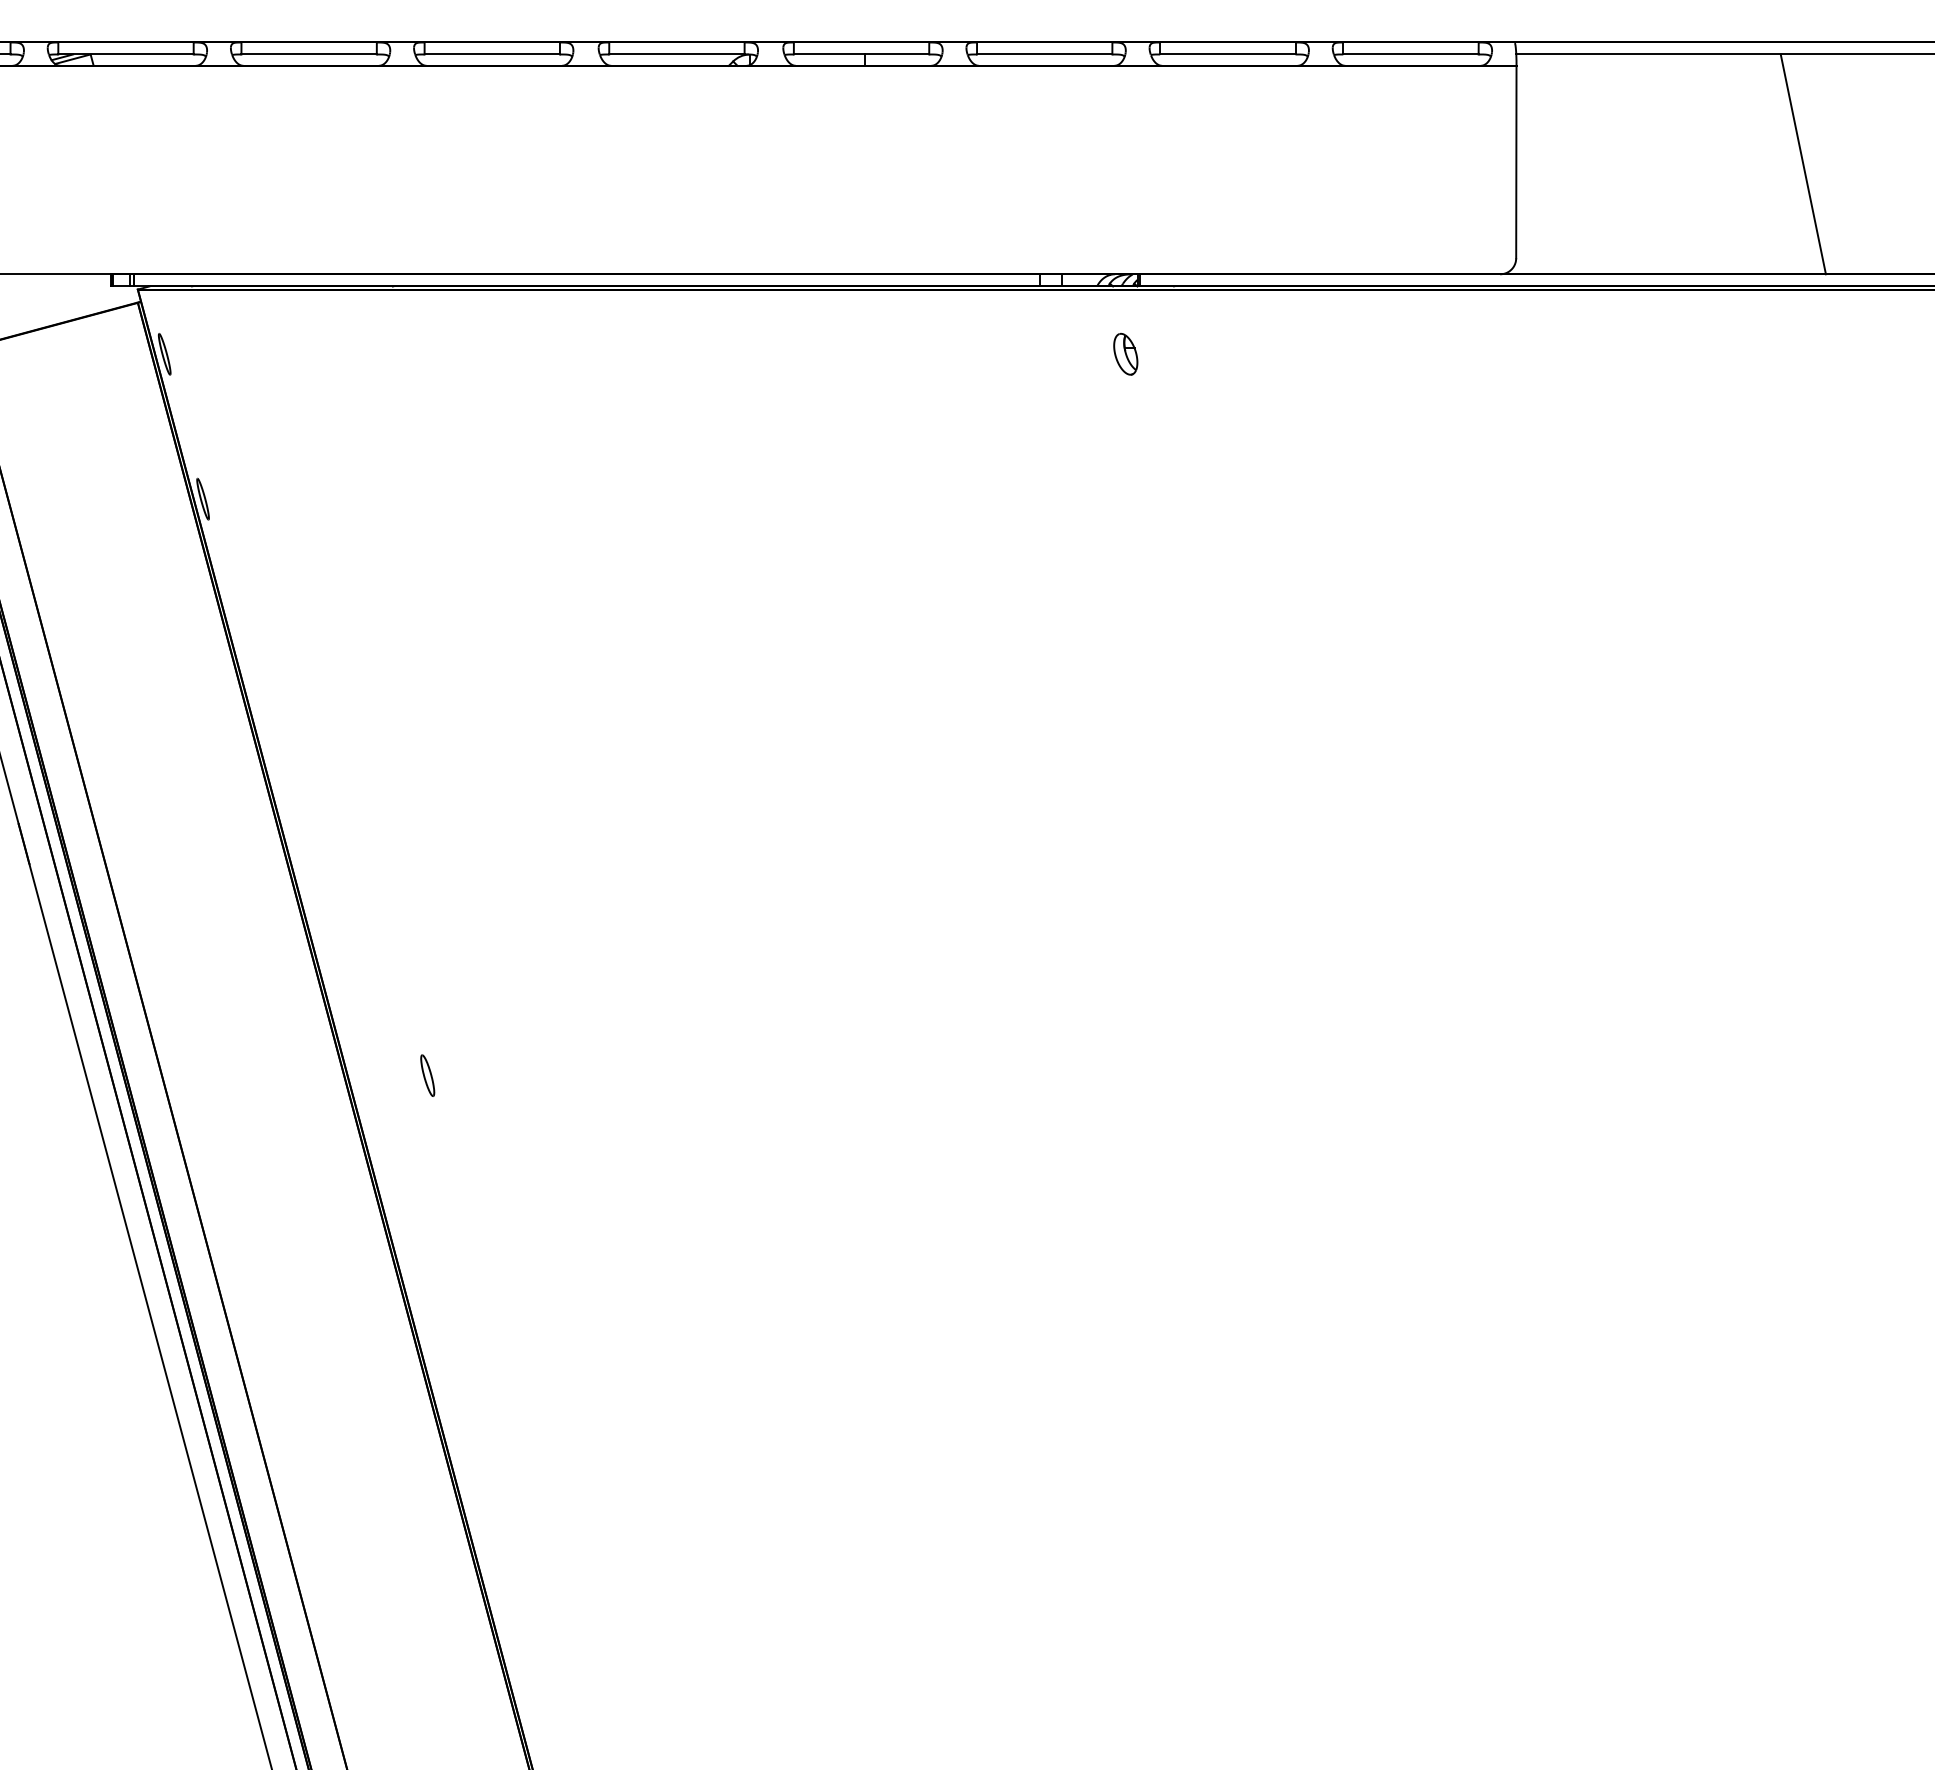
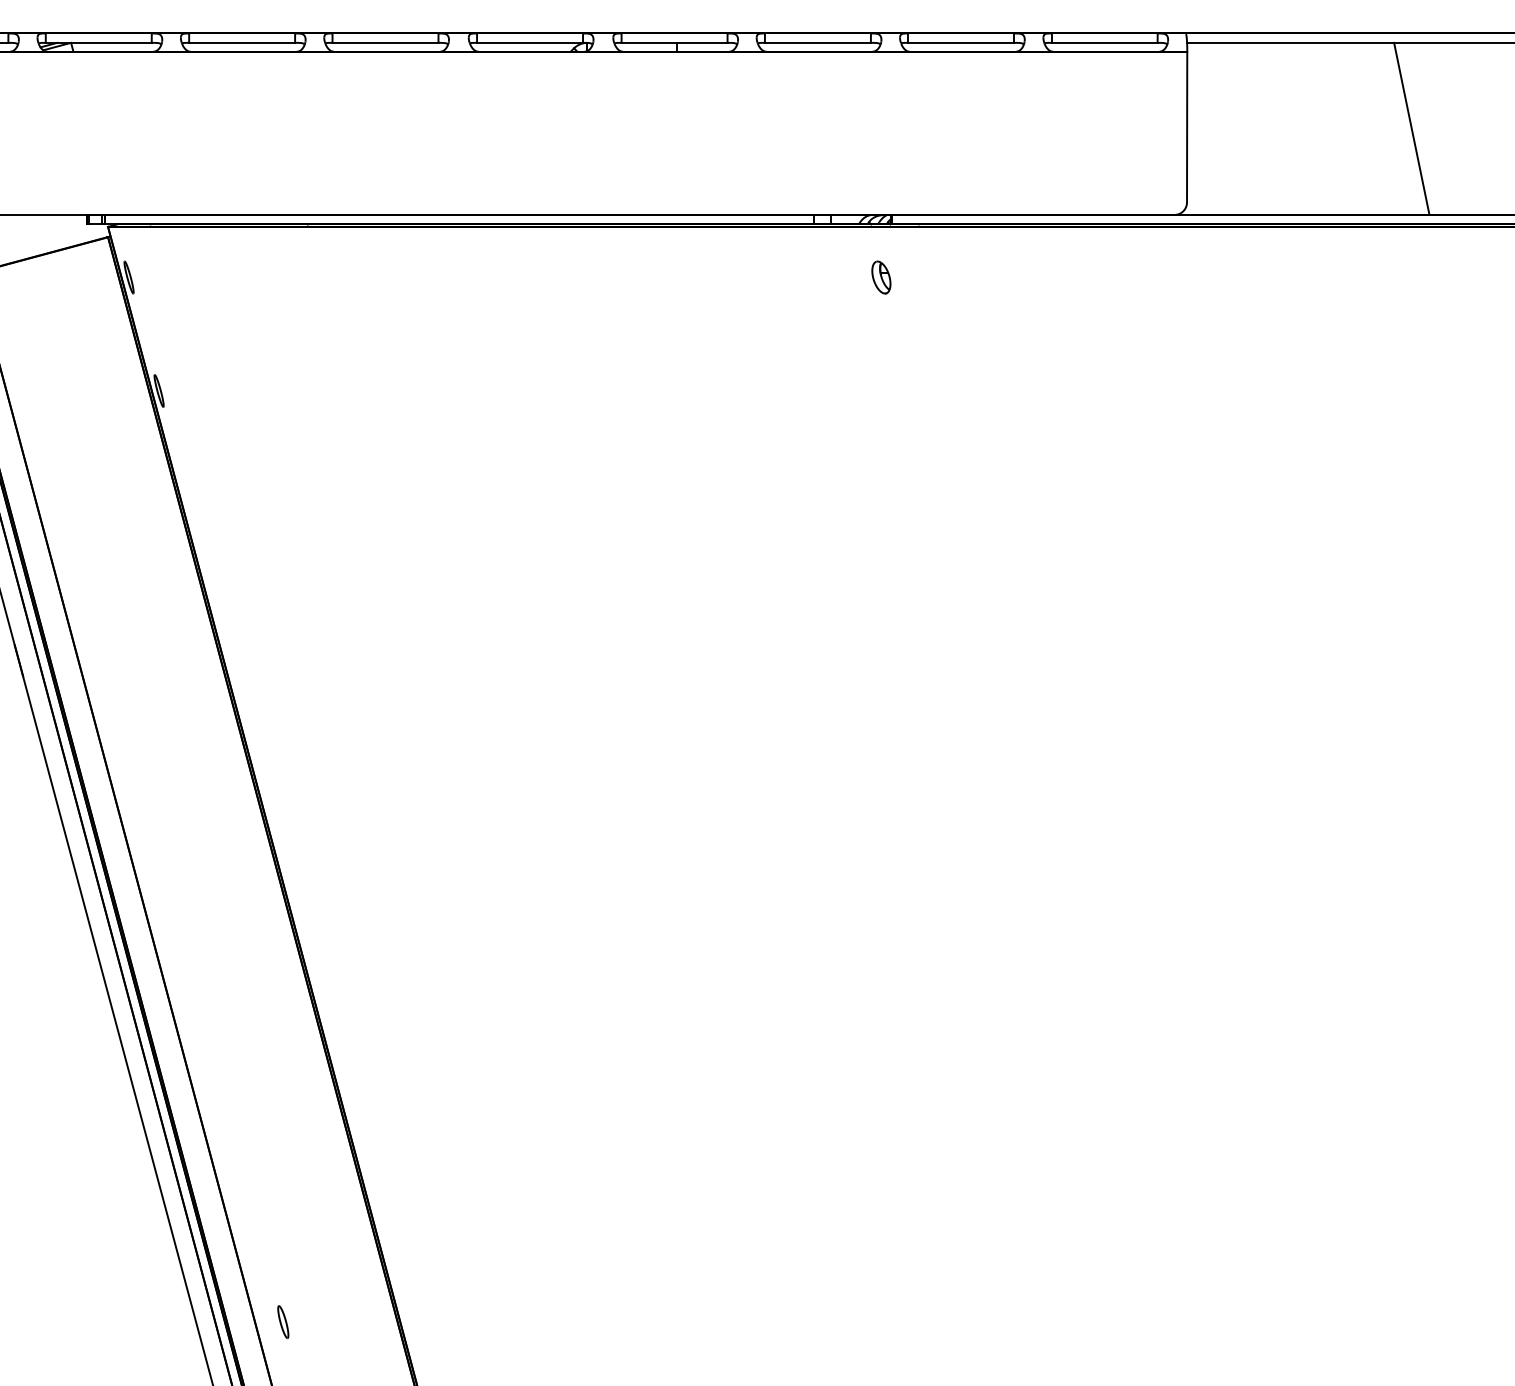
part: (427, 1075) -> (283, 1321), moved

